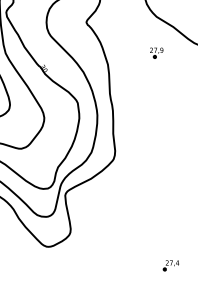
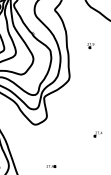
part: (156, 54) -> (90, 46), moved

